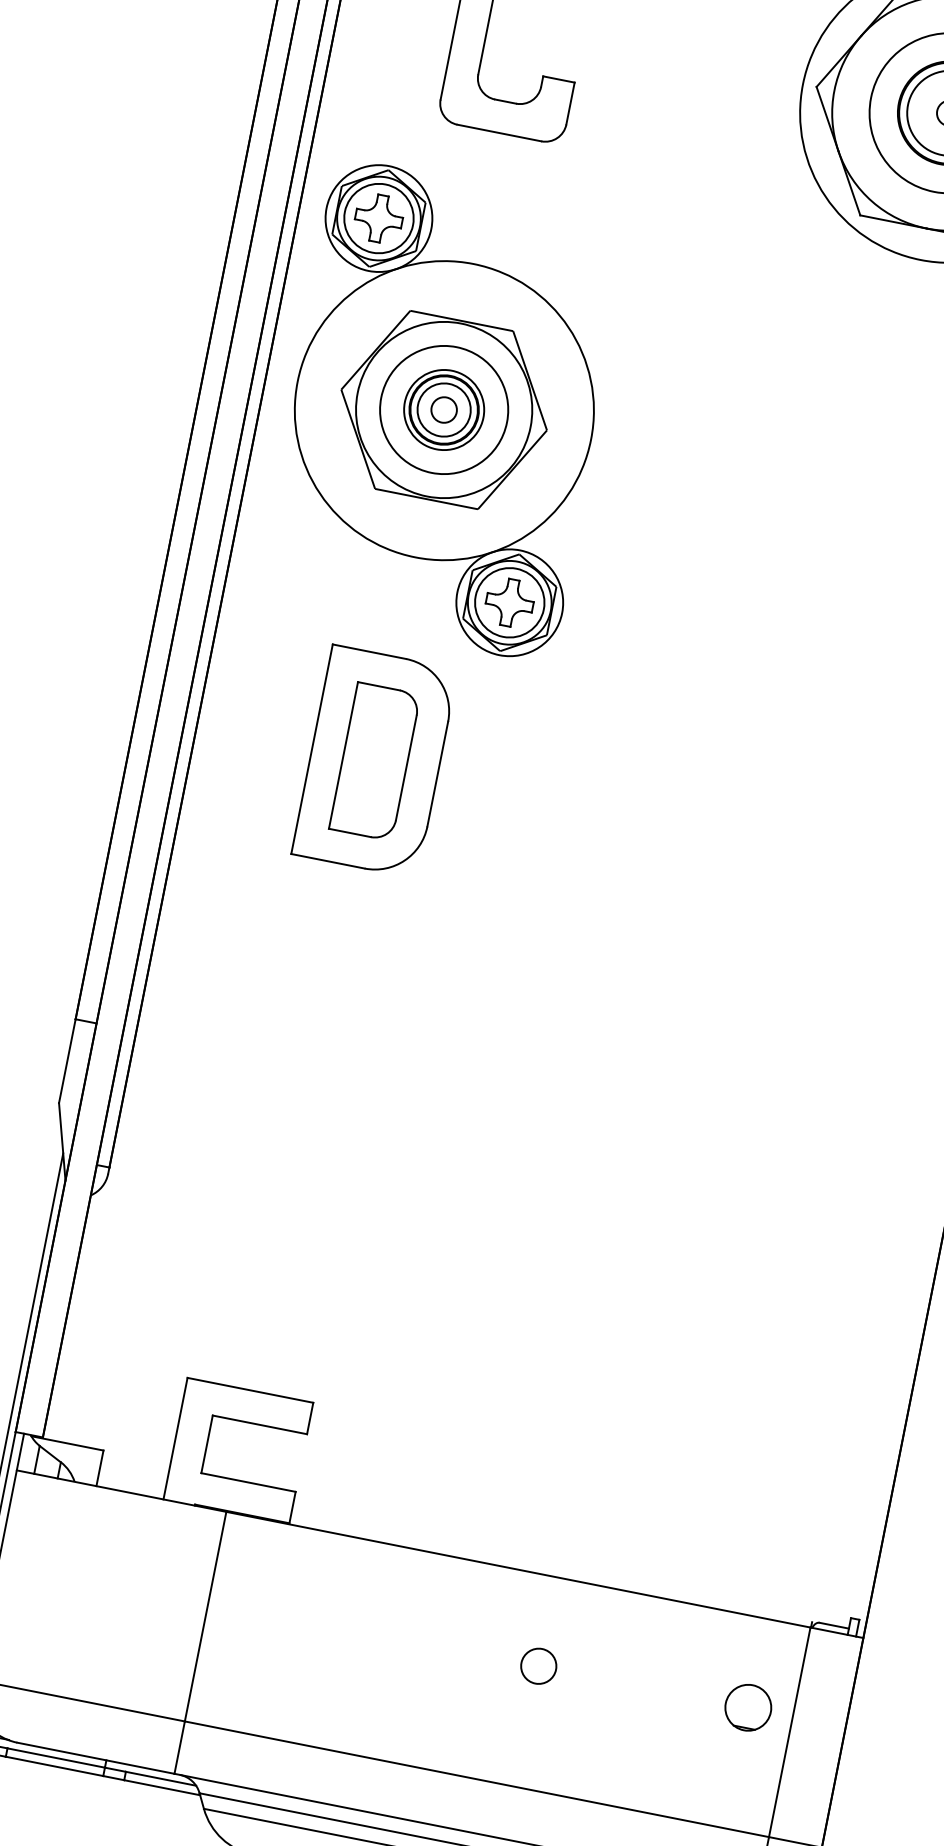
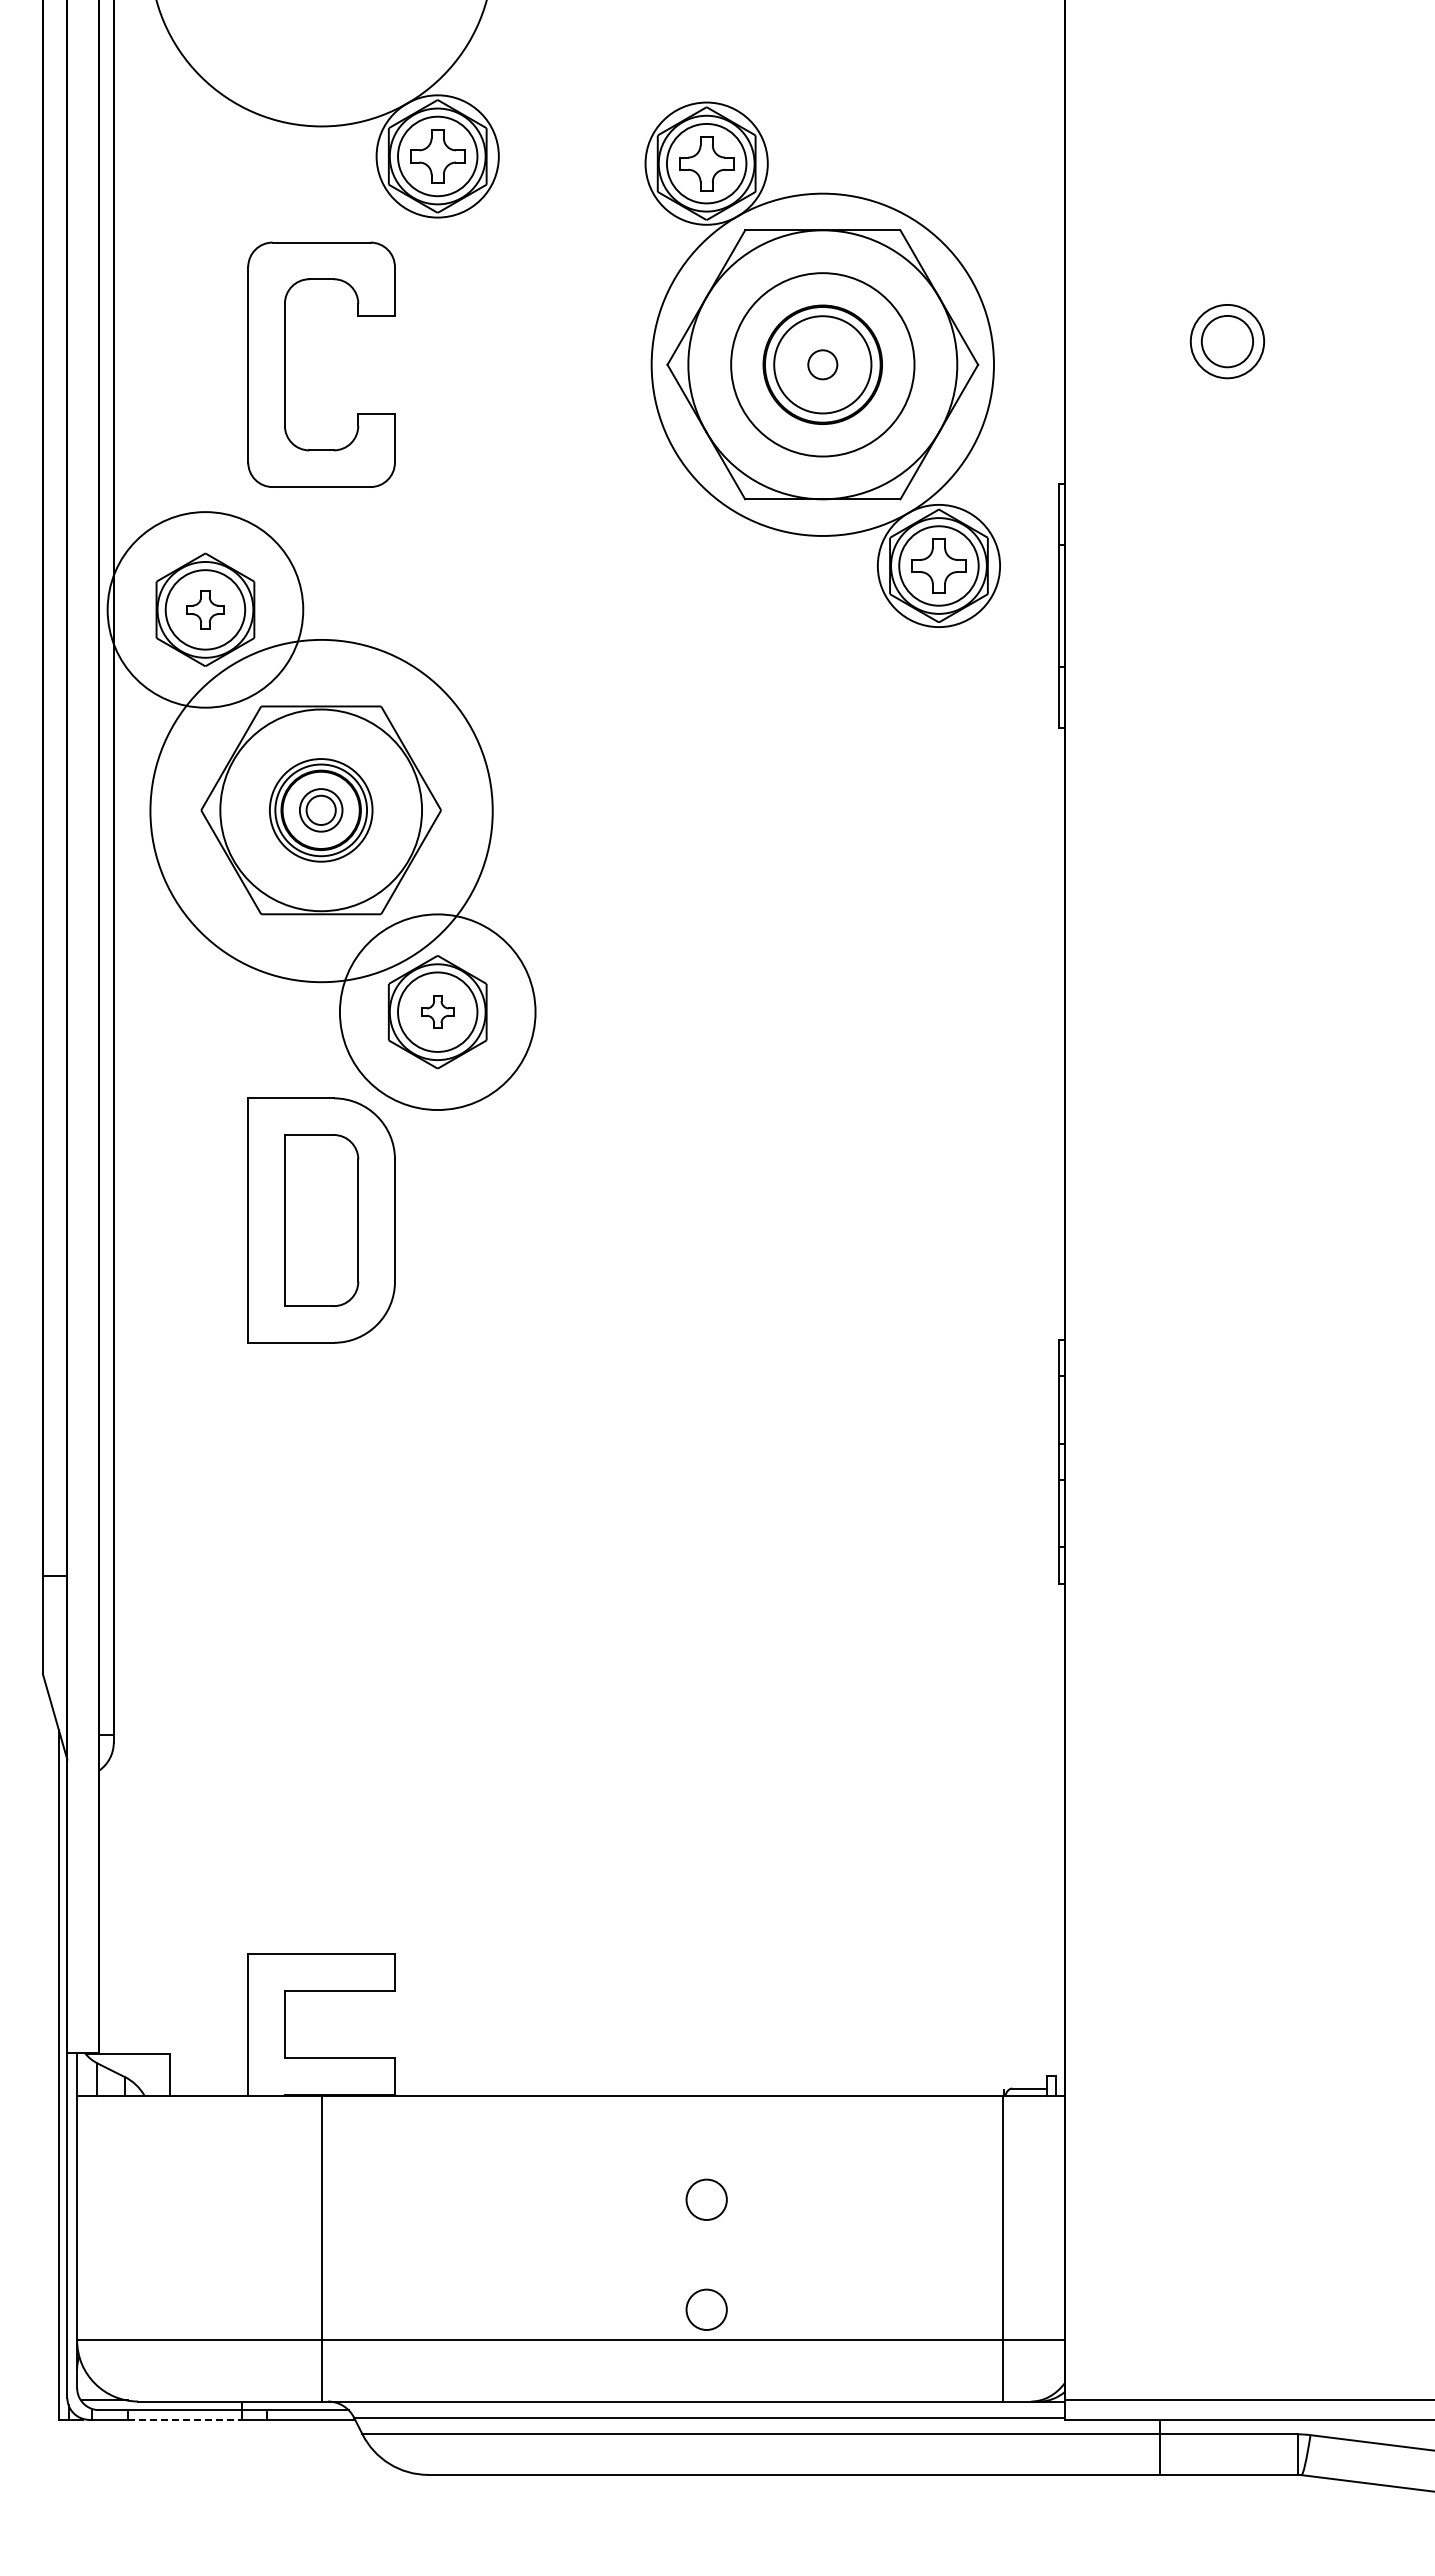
circle: (379, 218) -> (205, 609), size x1.6
part: (379, 218) -> (205, 609), size x0.7
circle: (443, 409) -> (320, 809), size x0.7
circle: (443, 410) -> (320, 810), size x0.7
part: (509, 602) -> (437, 1011), size x0.6
circle: (509, 603) -> (437, 1012), size x1.6
part: (748, 1707) -> (951, 2199), removed
circle: (519, 1760) -> (706, 2309), added
line: (54, 1766) -> (185, 2419), solid -> dashed

